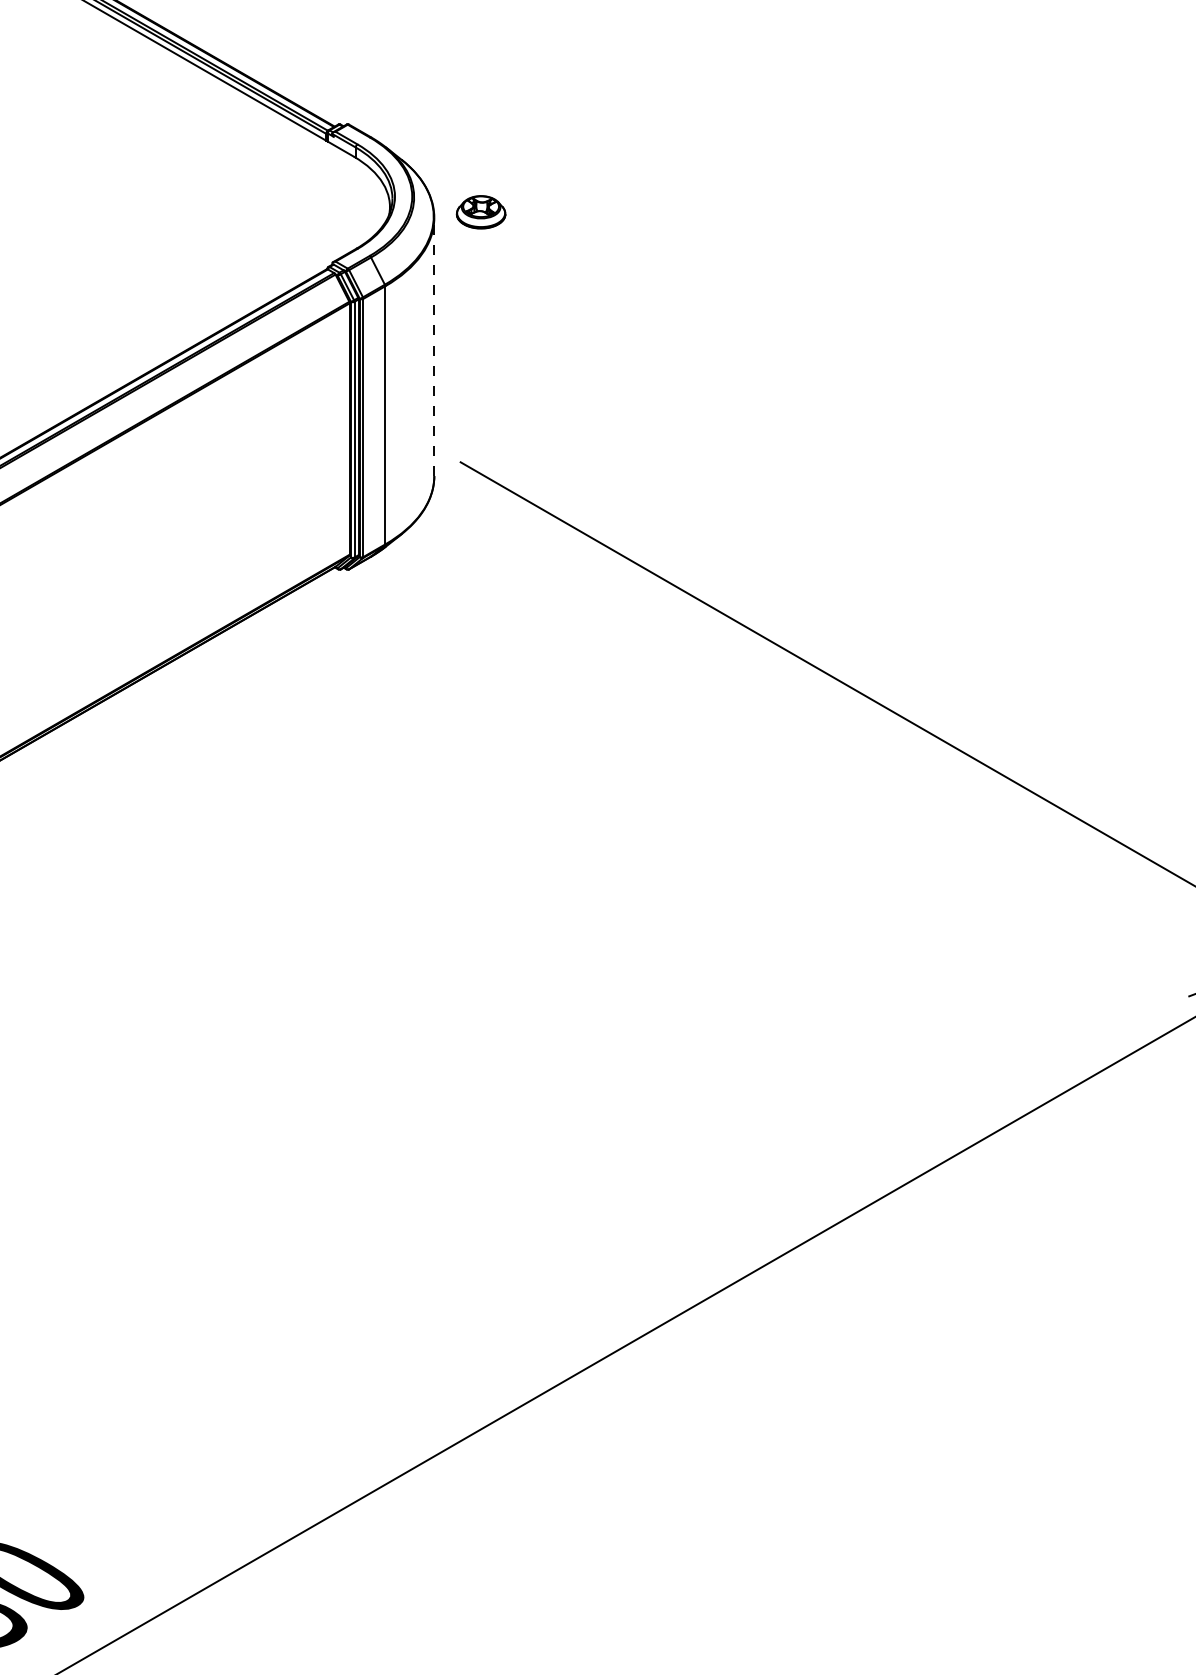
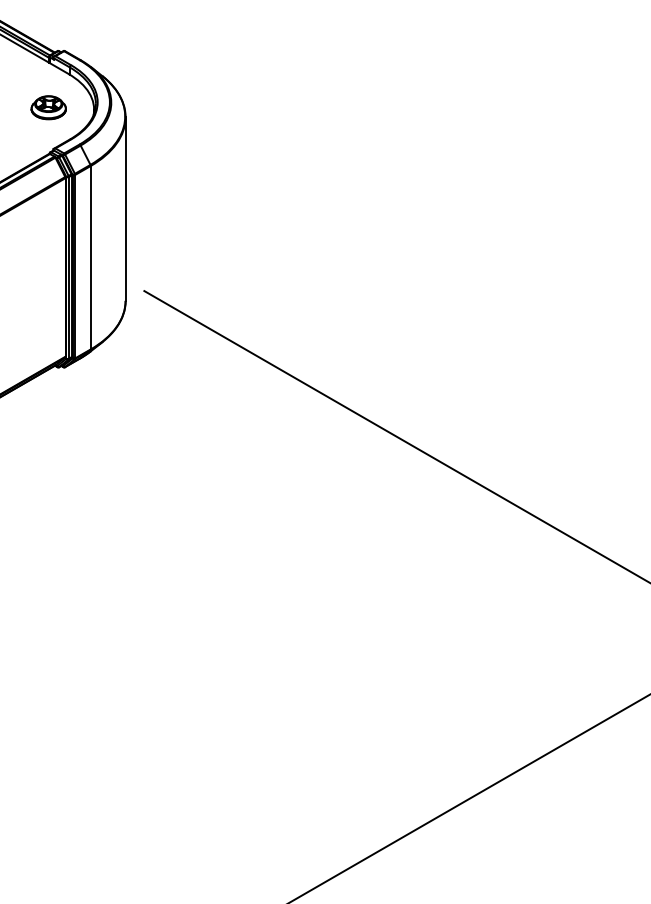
part: (480, 212) -> (48, 107), moved
line: (434, 346) -> (125, 208), dashed -> solid

